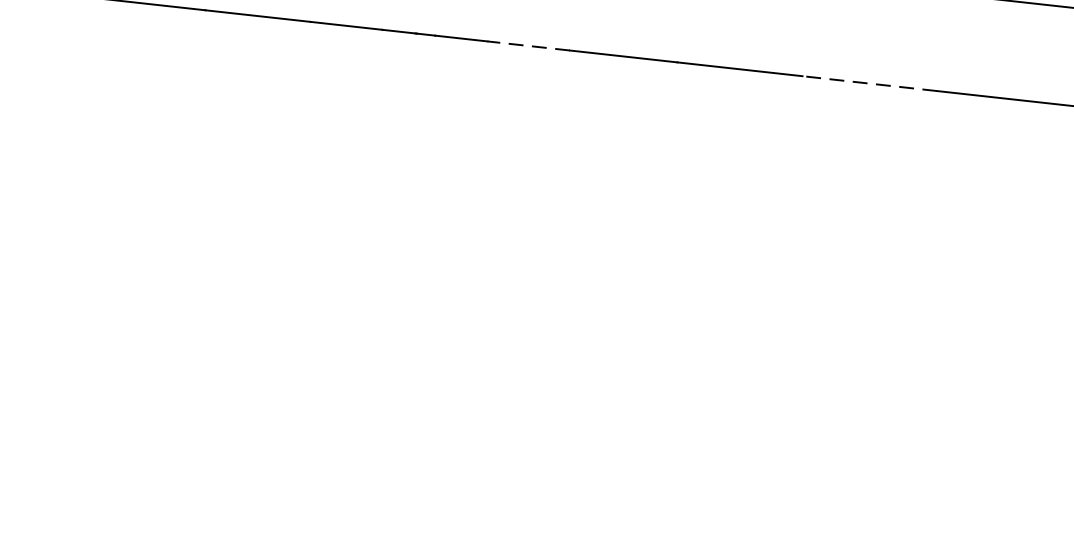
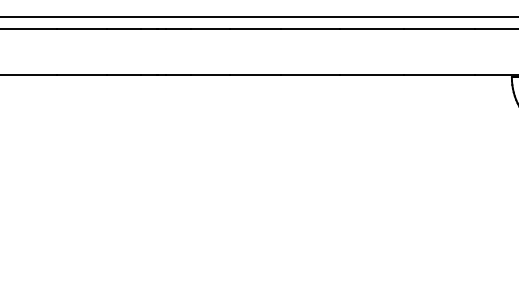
line: (528, 44) -> (210, 74), dashed -> solid
line: (870, 82) -> (372, 74), dashed -> solid

